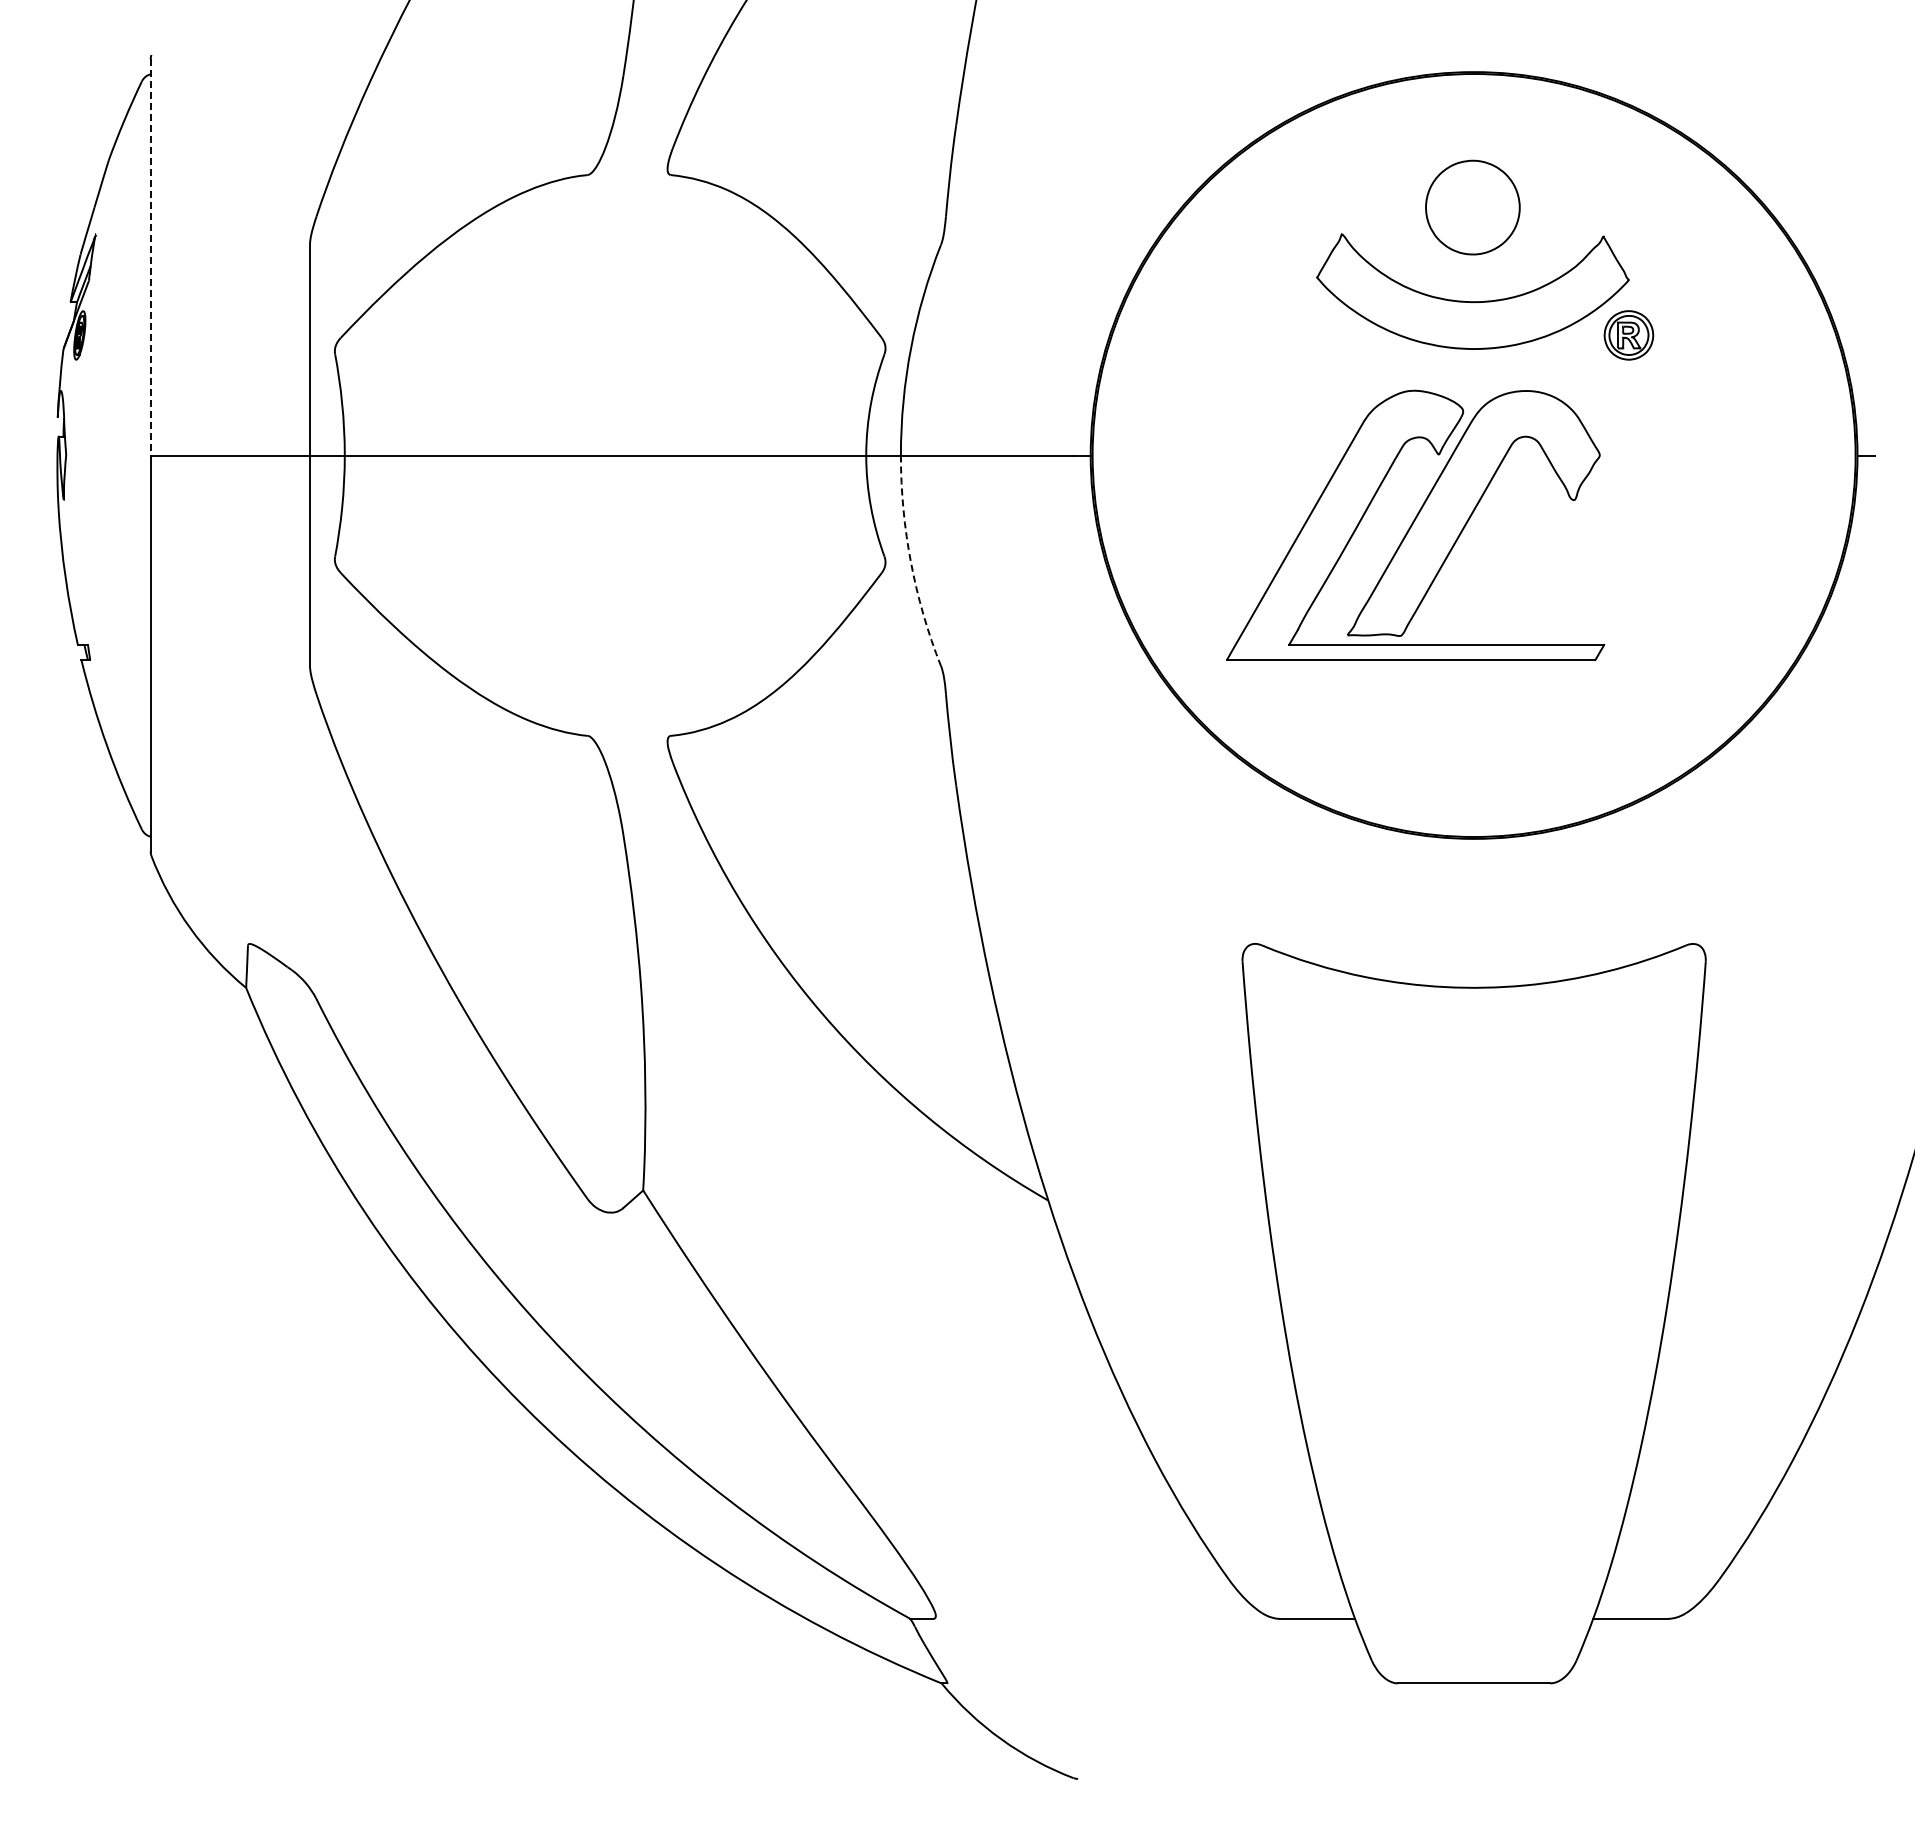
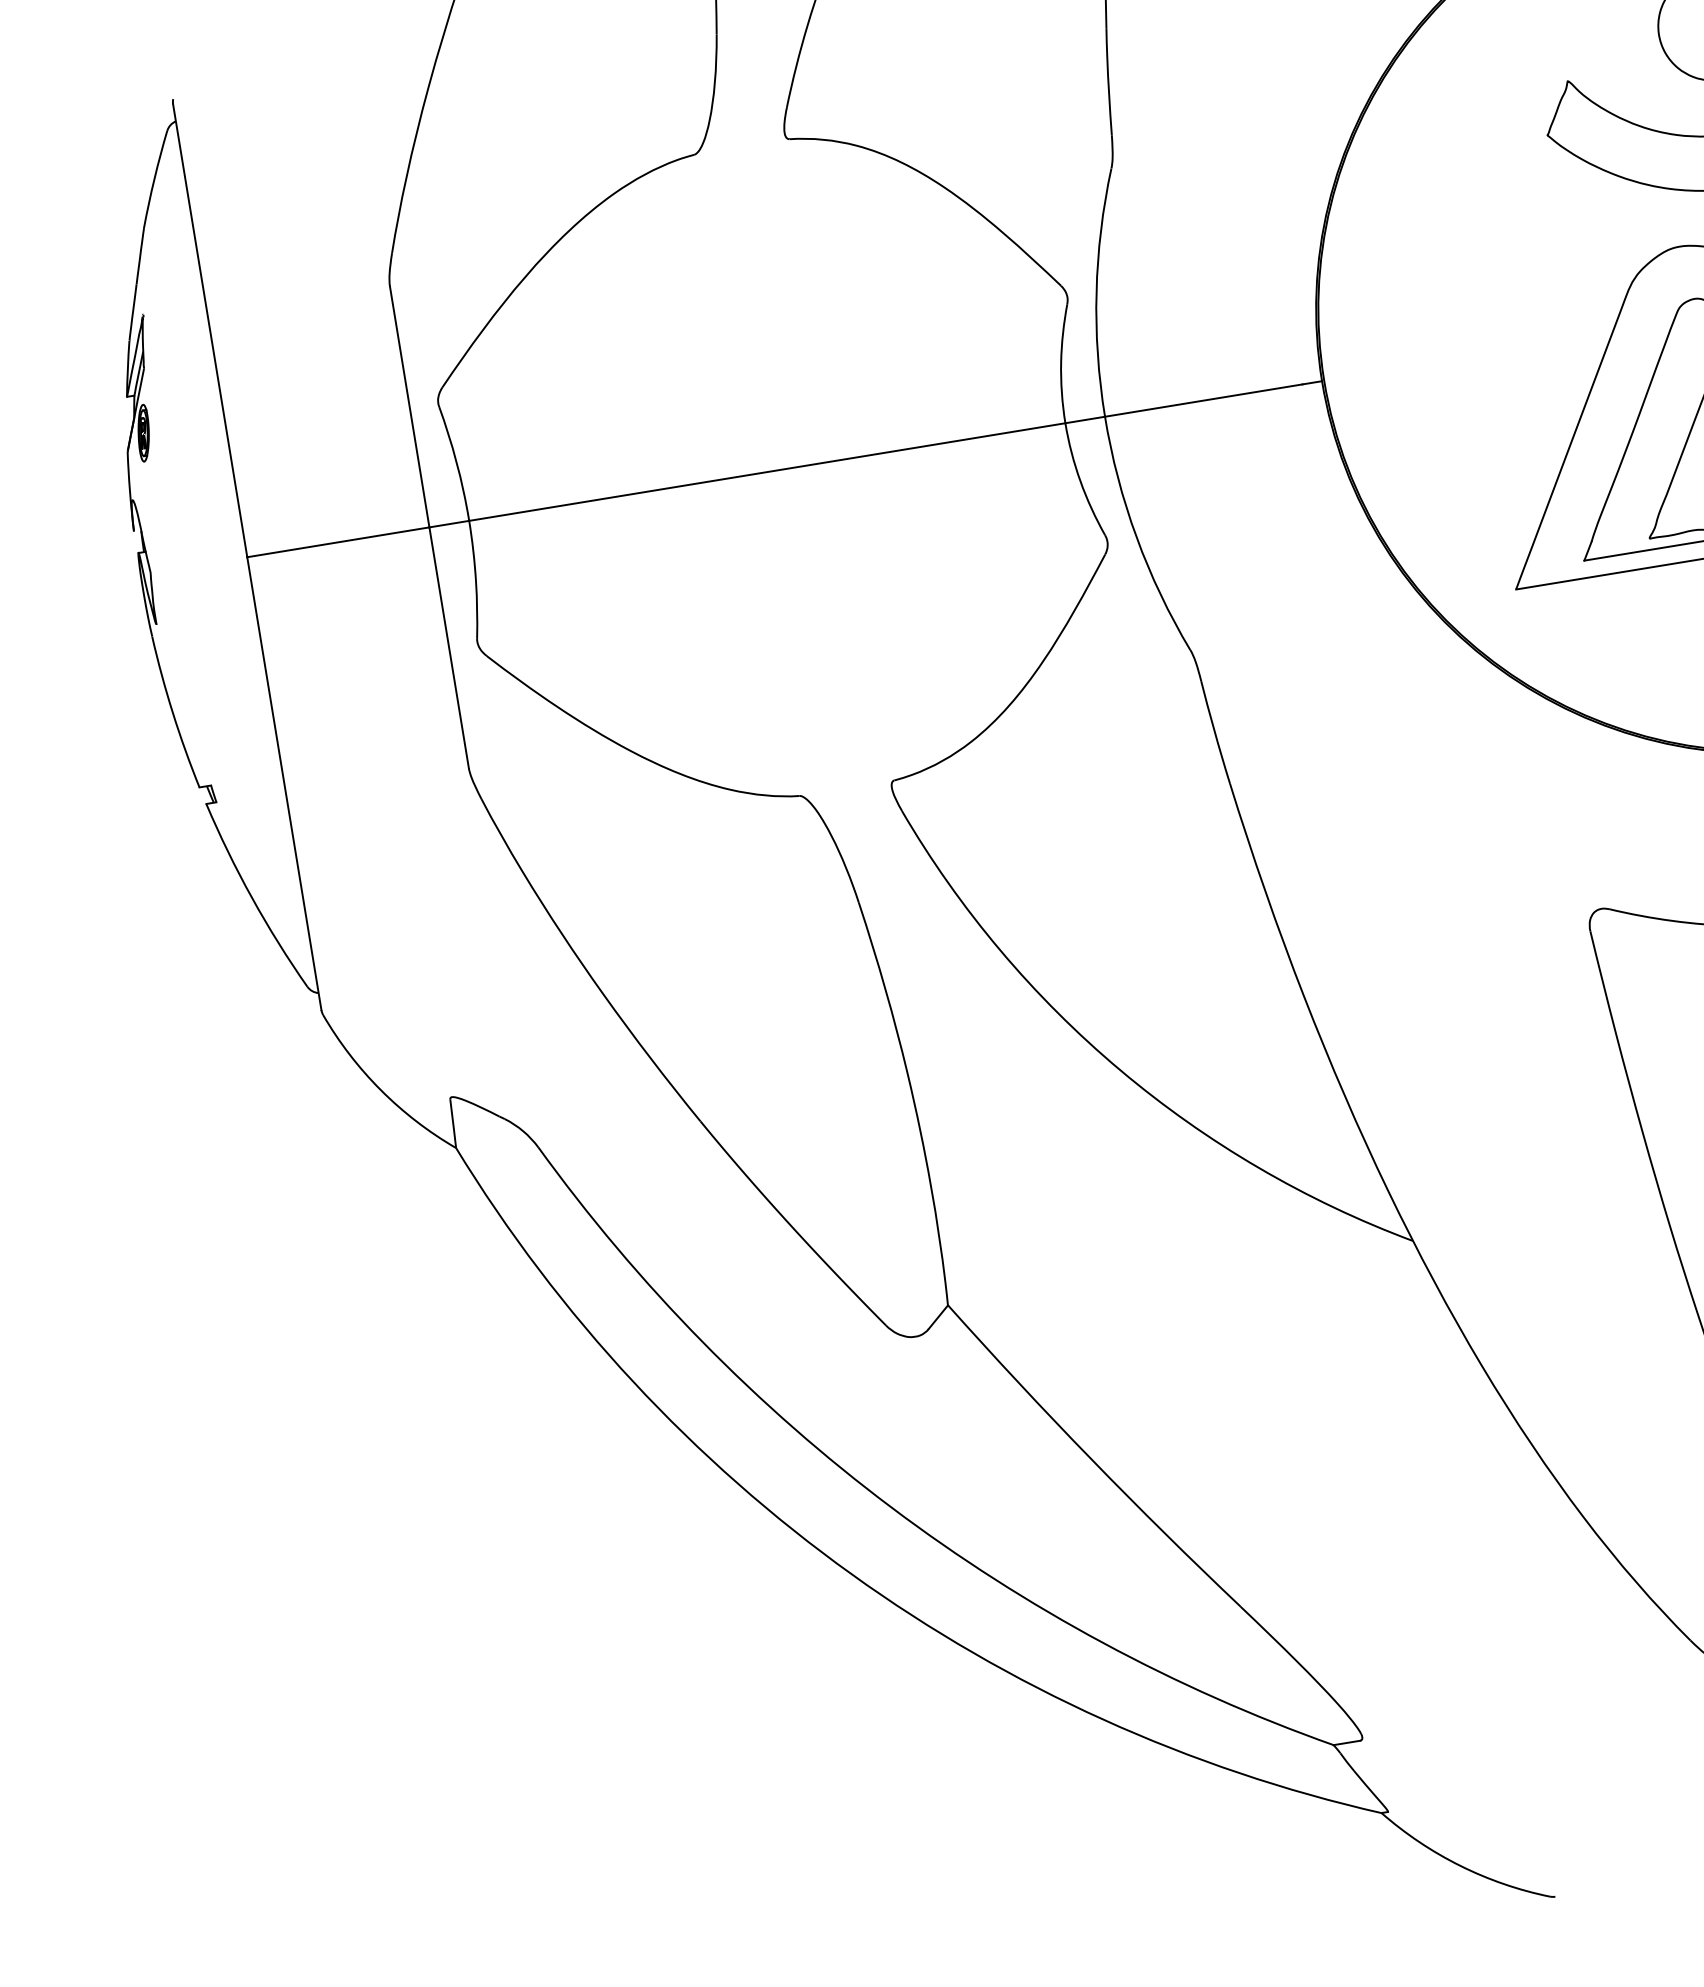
line: (150, 257) -> (209, 330), dashed -> solid
arc: (911, 562) -> (1137, 537), dashed -> solid

